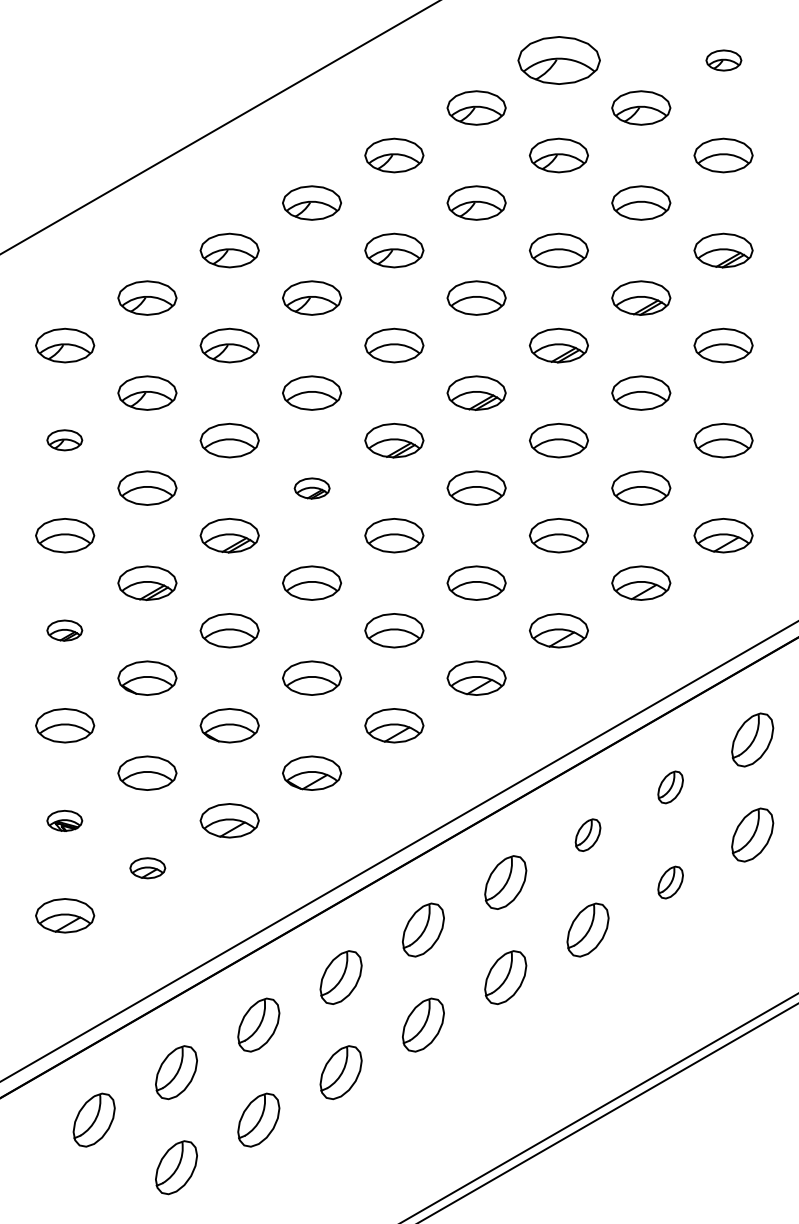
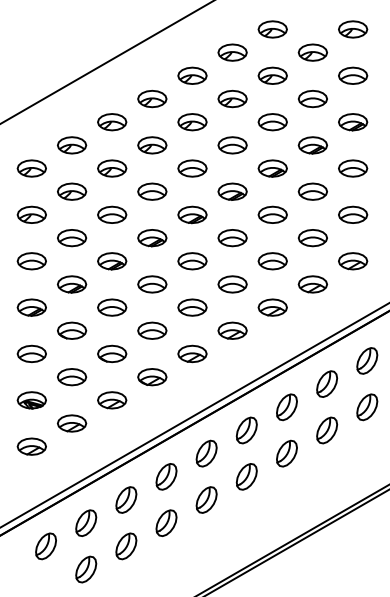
part: (558, 60) -> (272, 29), size x0.71
part: (724, 60) -> (353, 29), size x1.67
part: (64, 439) -> (31, 214), size x1.67
part: (312, 489) -> (152, 238), size x1.67
part: (64, 630) -> (31, 307), size x1.67
part: (671, 786) -> (327, 383), size x1.67
part: (64, 821) -> (31, 400), size x1.67
part: (587, 835) -> (286, 407), size x1.67
part: (148, 868) -> (72, 423), size x1.67
part: (671, 882) -> (327, 430), size x1.67

